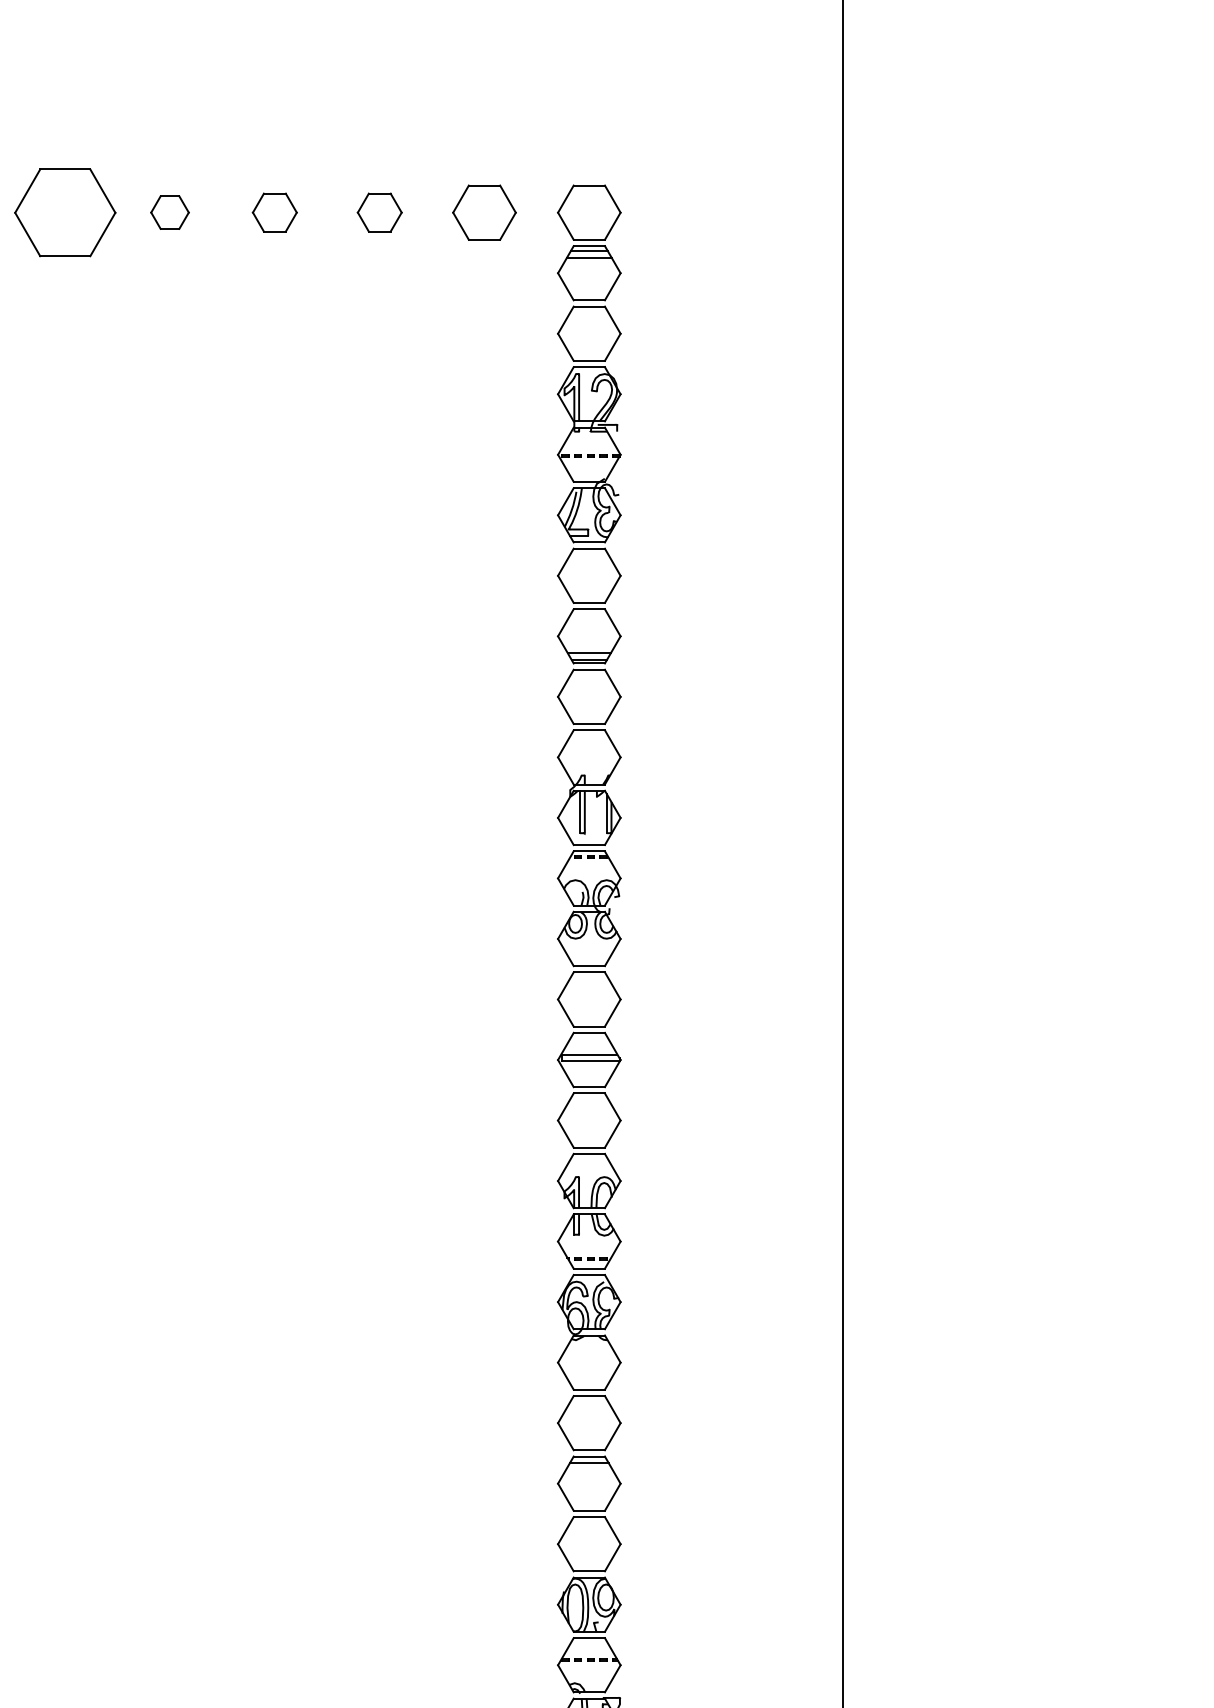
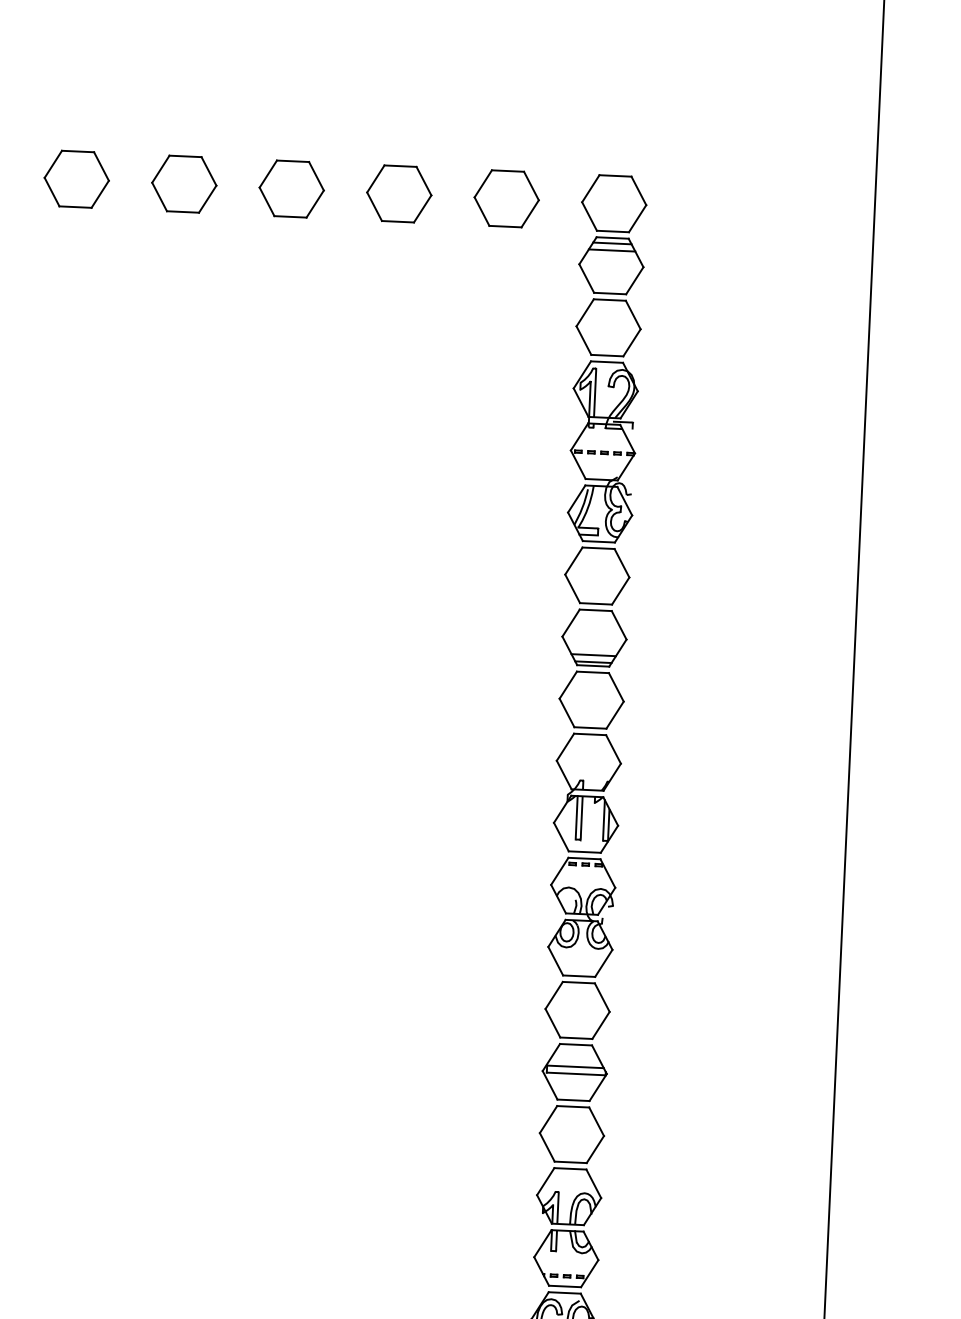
part: (64, 212) -> (76, 179), size x0.62
part: (169, 212) -> (183, 183), size x1.67
part: (274, 212) -> (291, 188), size x1.43
part: (379, 212) -> (399, 193), size x1.43

